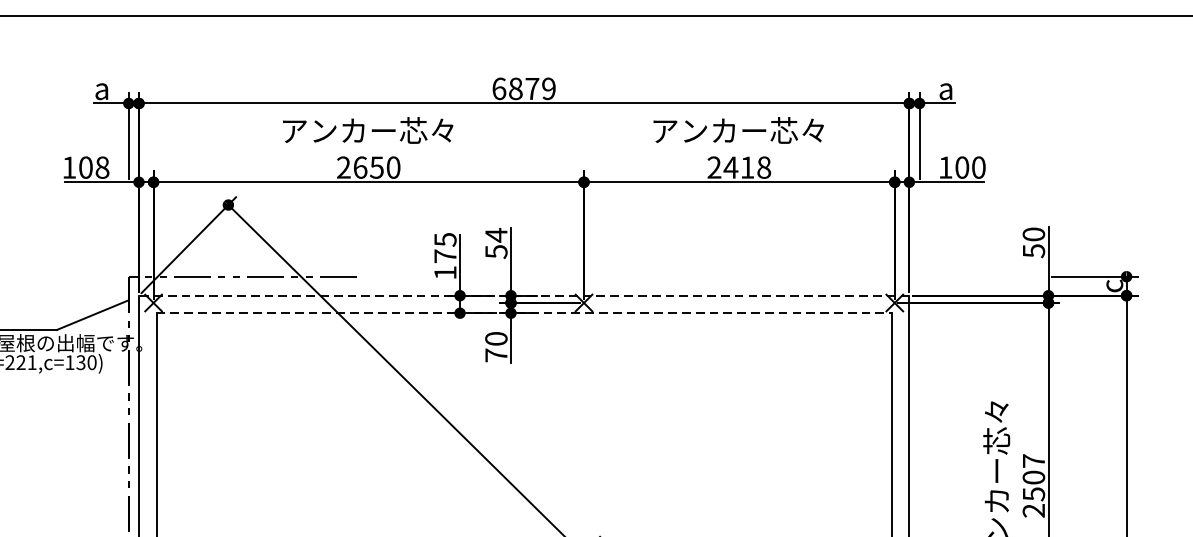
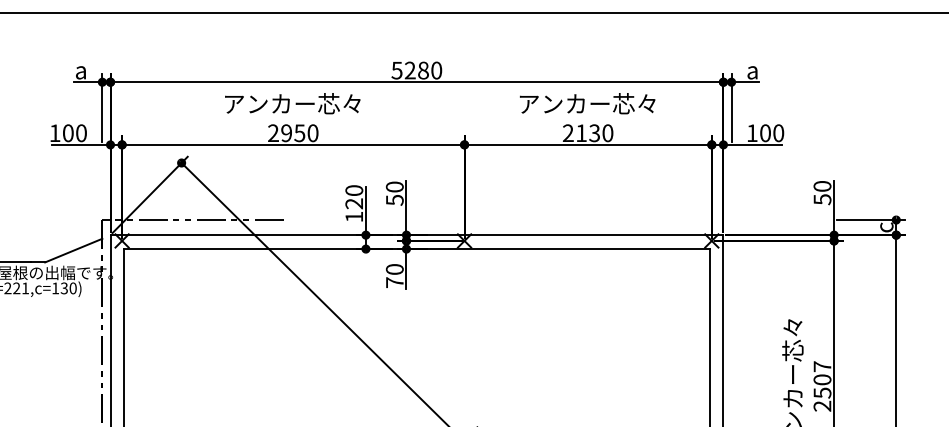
text: (523, 88) -> (416, 70), 6879 -> 5280
text: (102, 166) -> (81, 132), 108 -> 100
text: (360, 167) -> (286, 133), 2650 -> 2950
text: (747, 167) -> (594, 133), 2418 -> 2130
text: (495, 235) -> (394, 187), 54 -> 50
text: (445, 248) -> (354, 197), 175 -> 120
line: (523, 296) -> (416, 235), dashed -> solid
line: (523, 313) -> (416, 249), dashed -> solid

